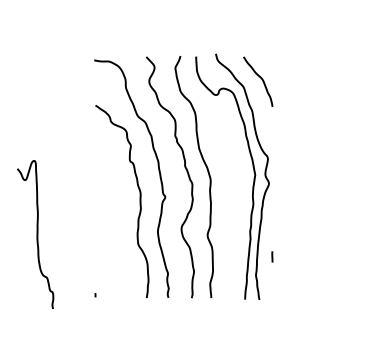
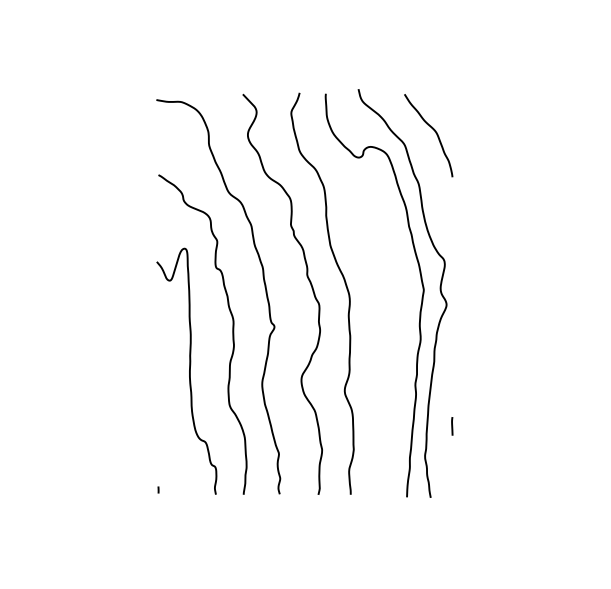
curve: (36, 234) -> (188, 370), moved

